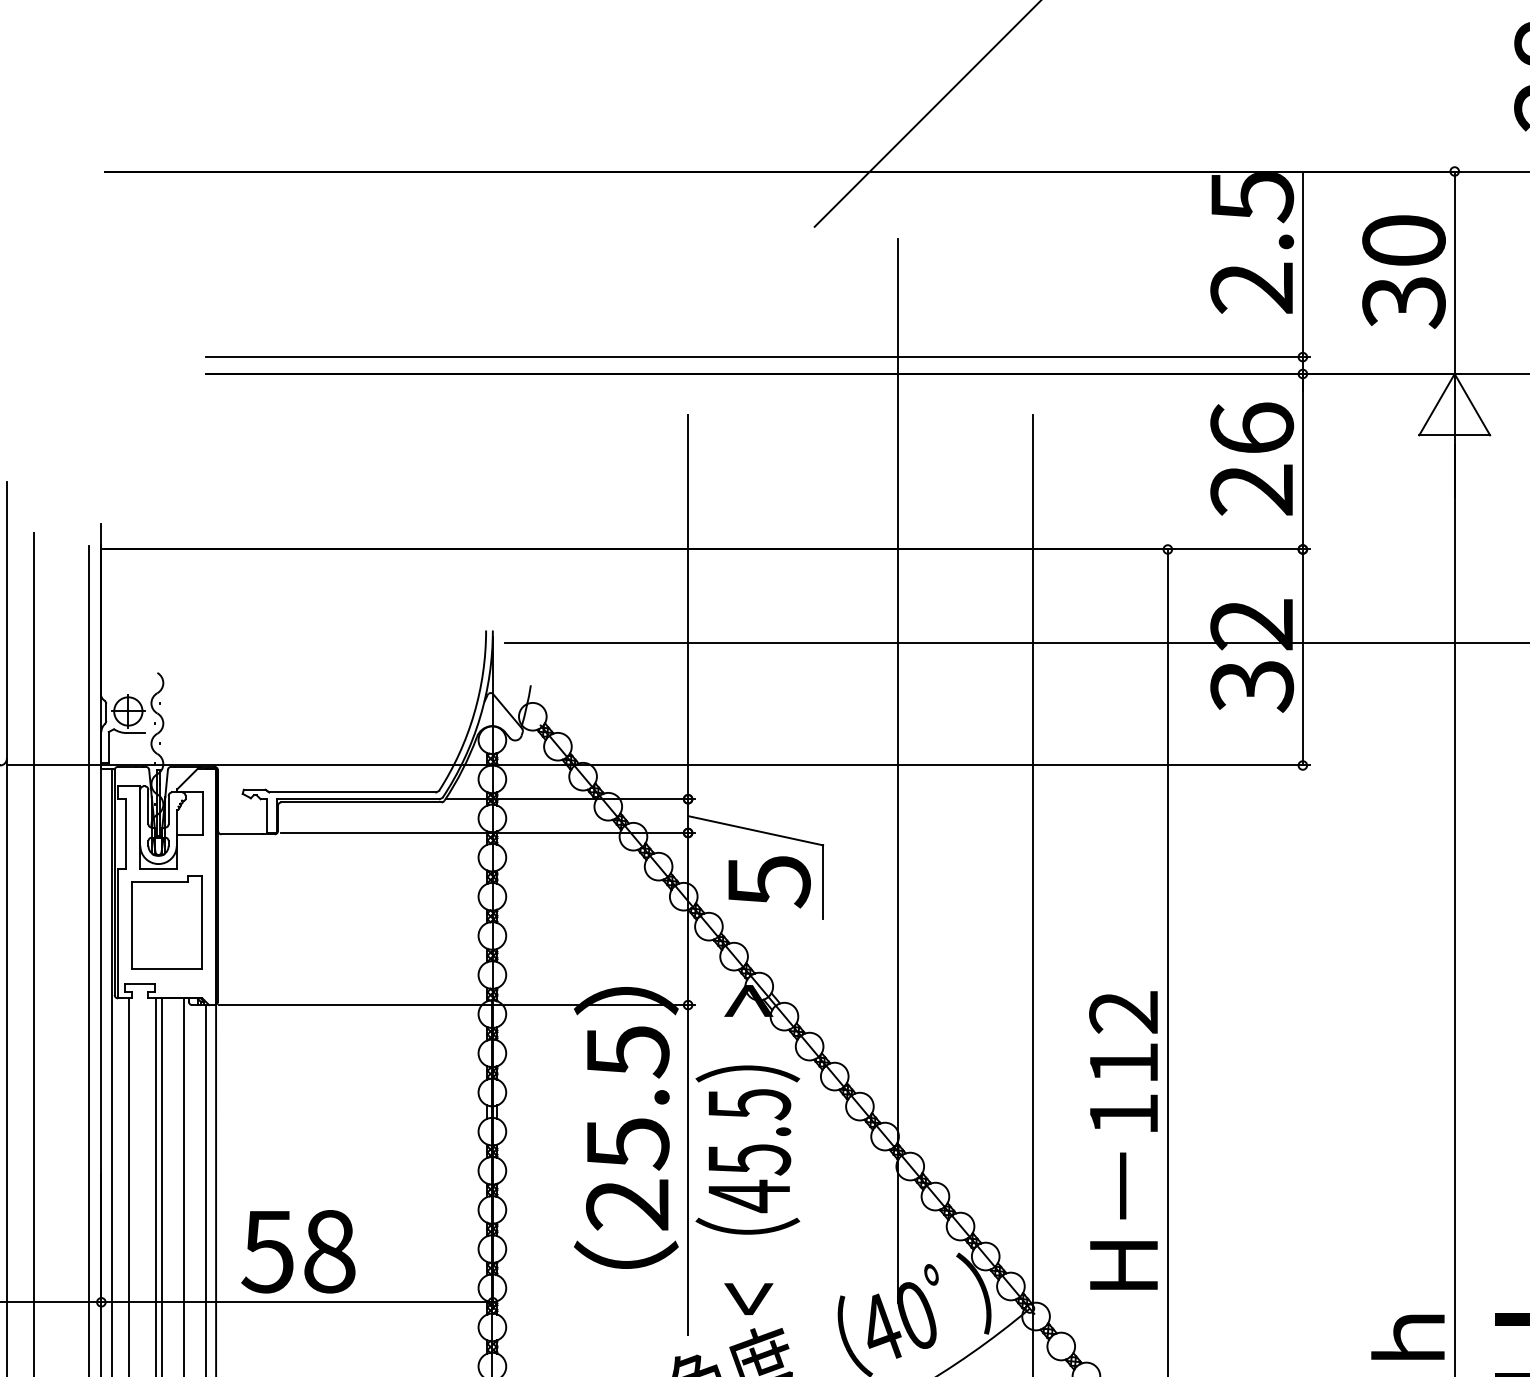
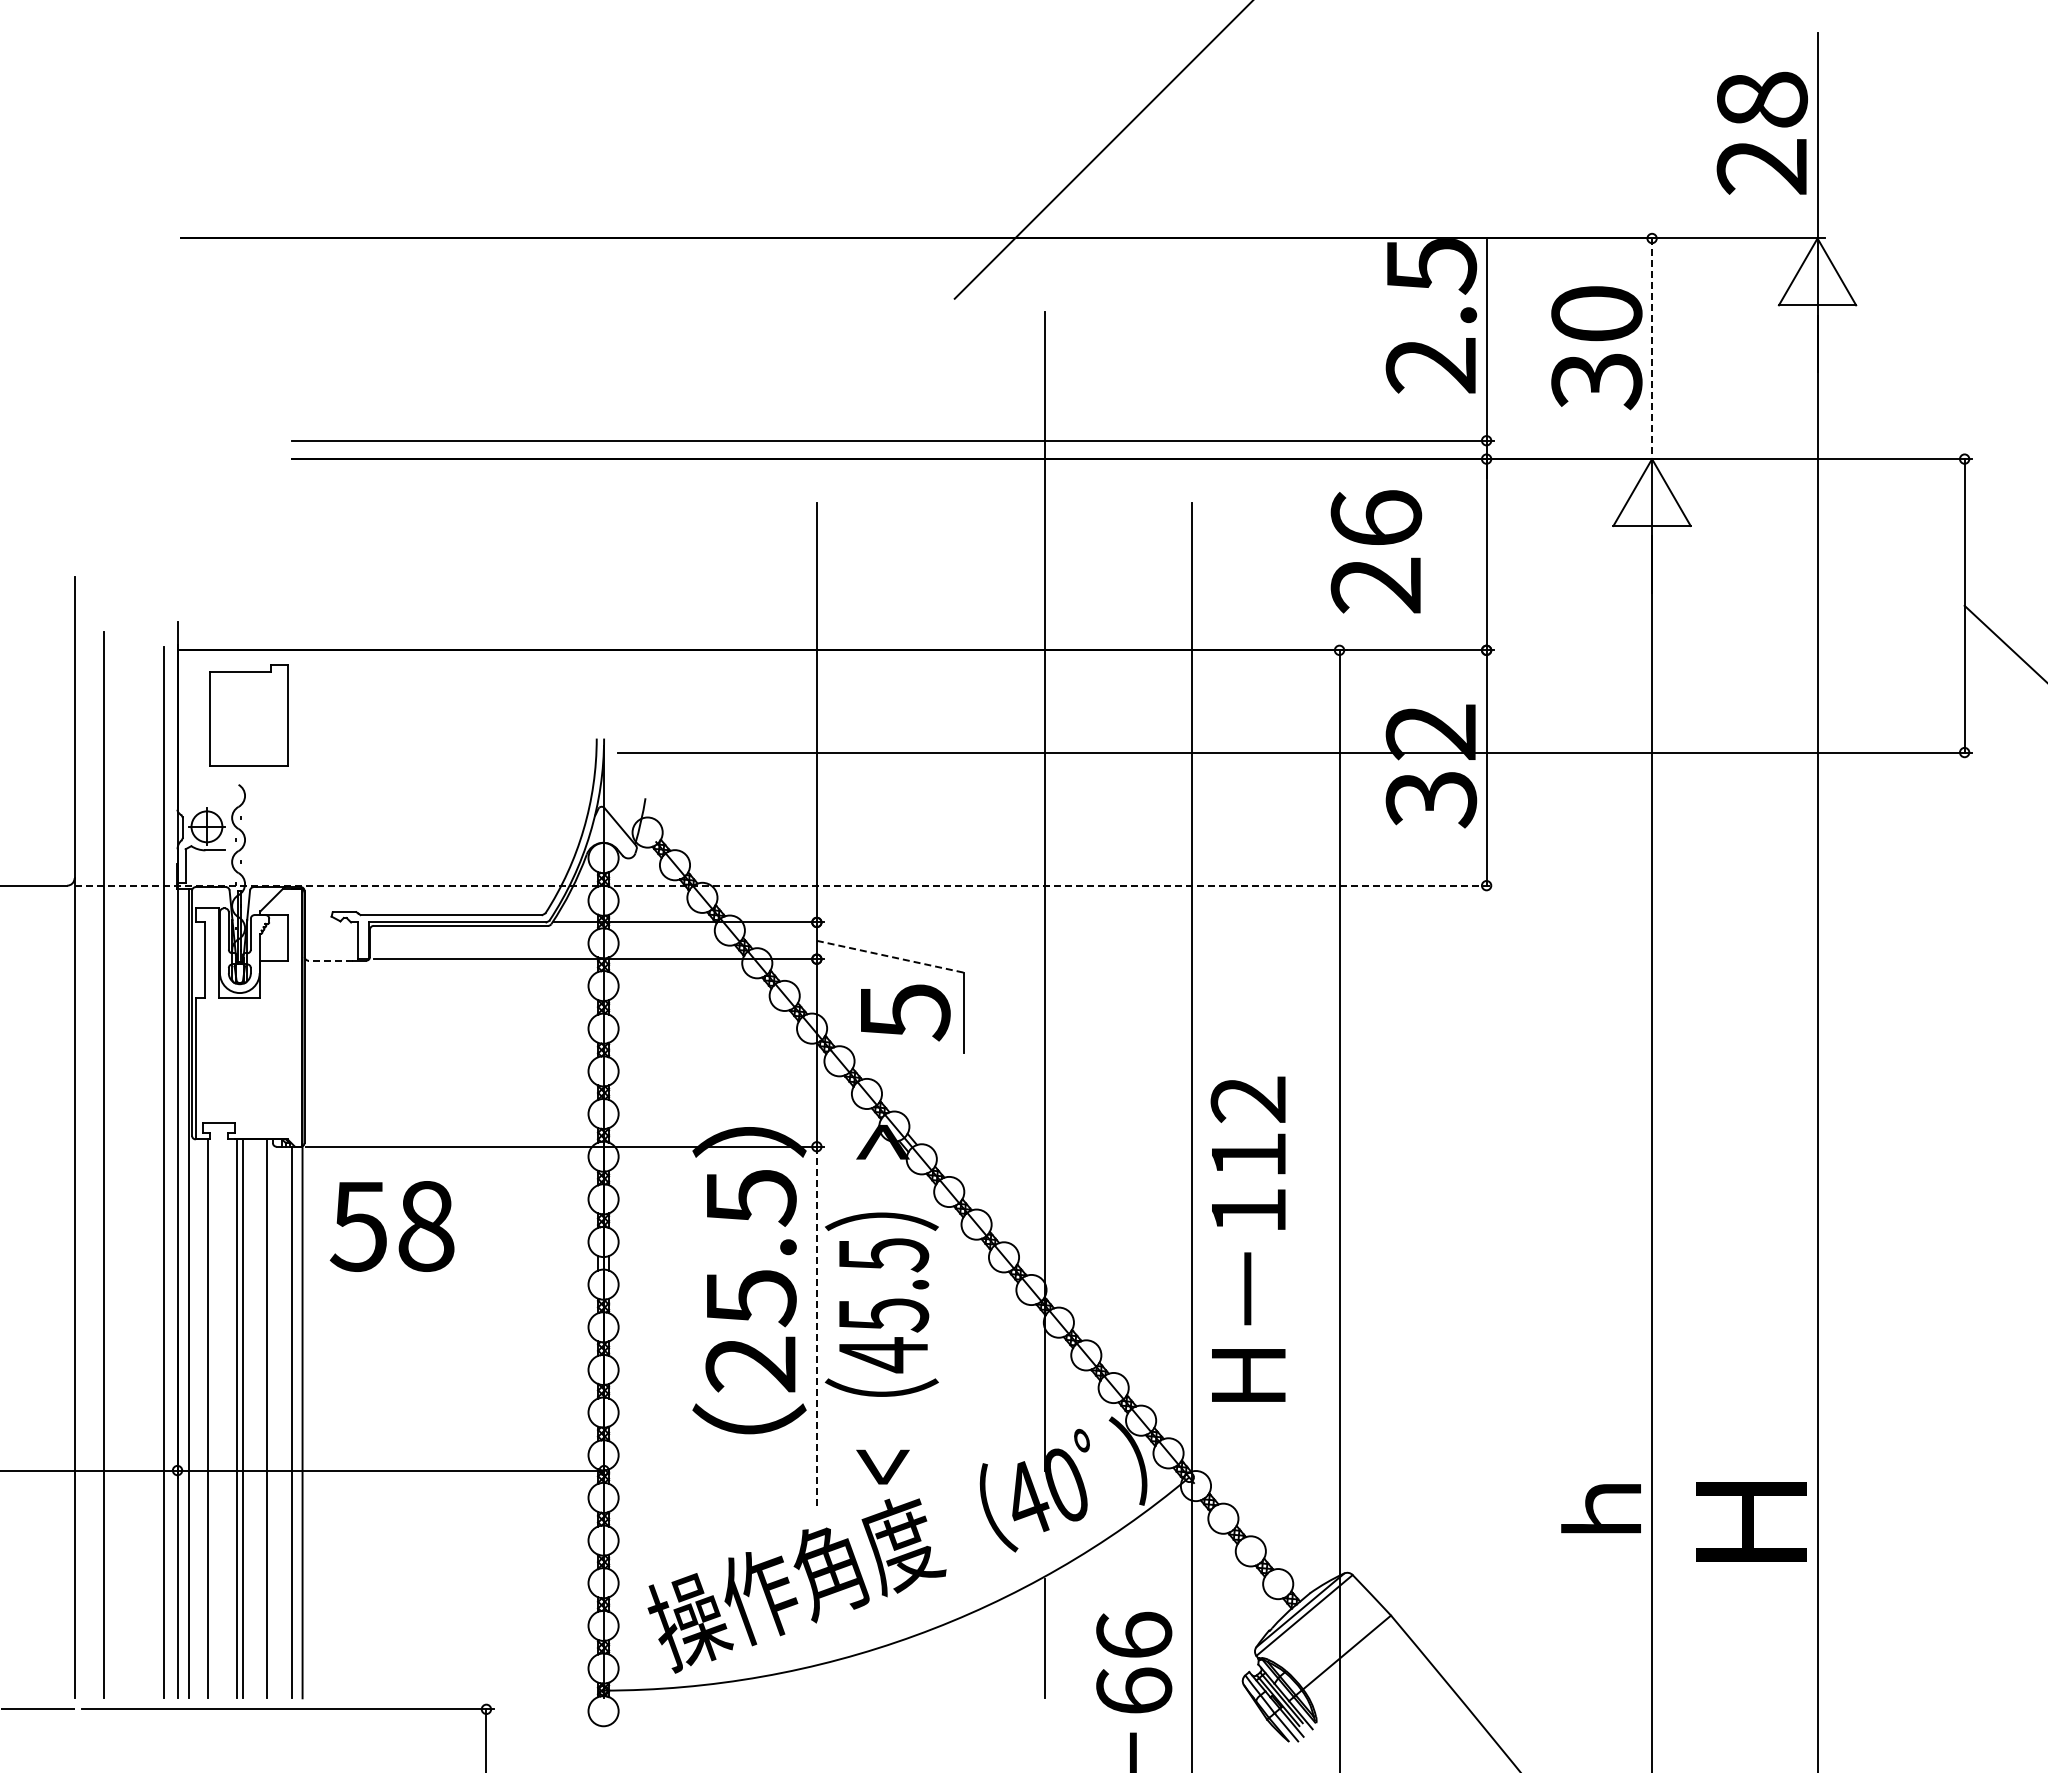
line: (1455, 273) -> (1652, 349), solid -> dashed
text: (1252, 458) -> (1376, 551), moved
line: (658, 765) -> (784, 885), solid -> dashed
line: (755, 830) -> (890, 956), solid -> dashed
line: (241, 834) -> (330, 960), solid -> dashed
part: (166, 922) -> (248, 715), moved
text: (1122, 1139) -> (1247, 1238), moved
line: (687, 1170) -> (816, 1326), solid -> dashed
text: (297, 1251) -> (391, 1226), moved

